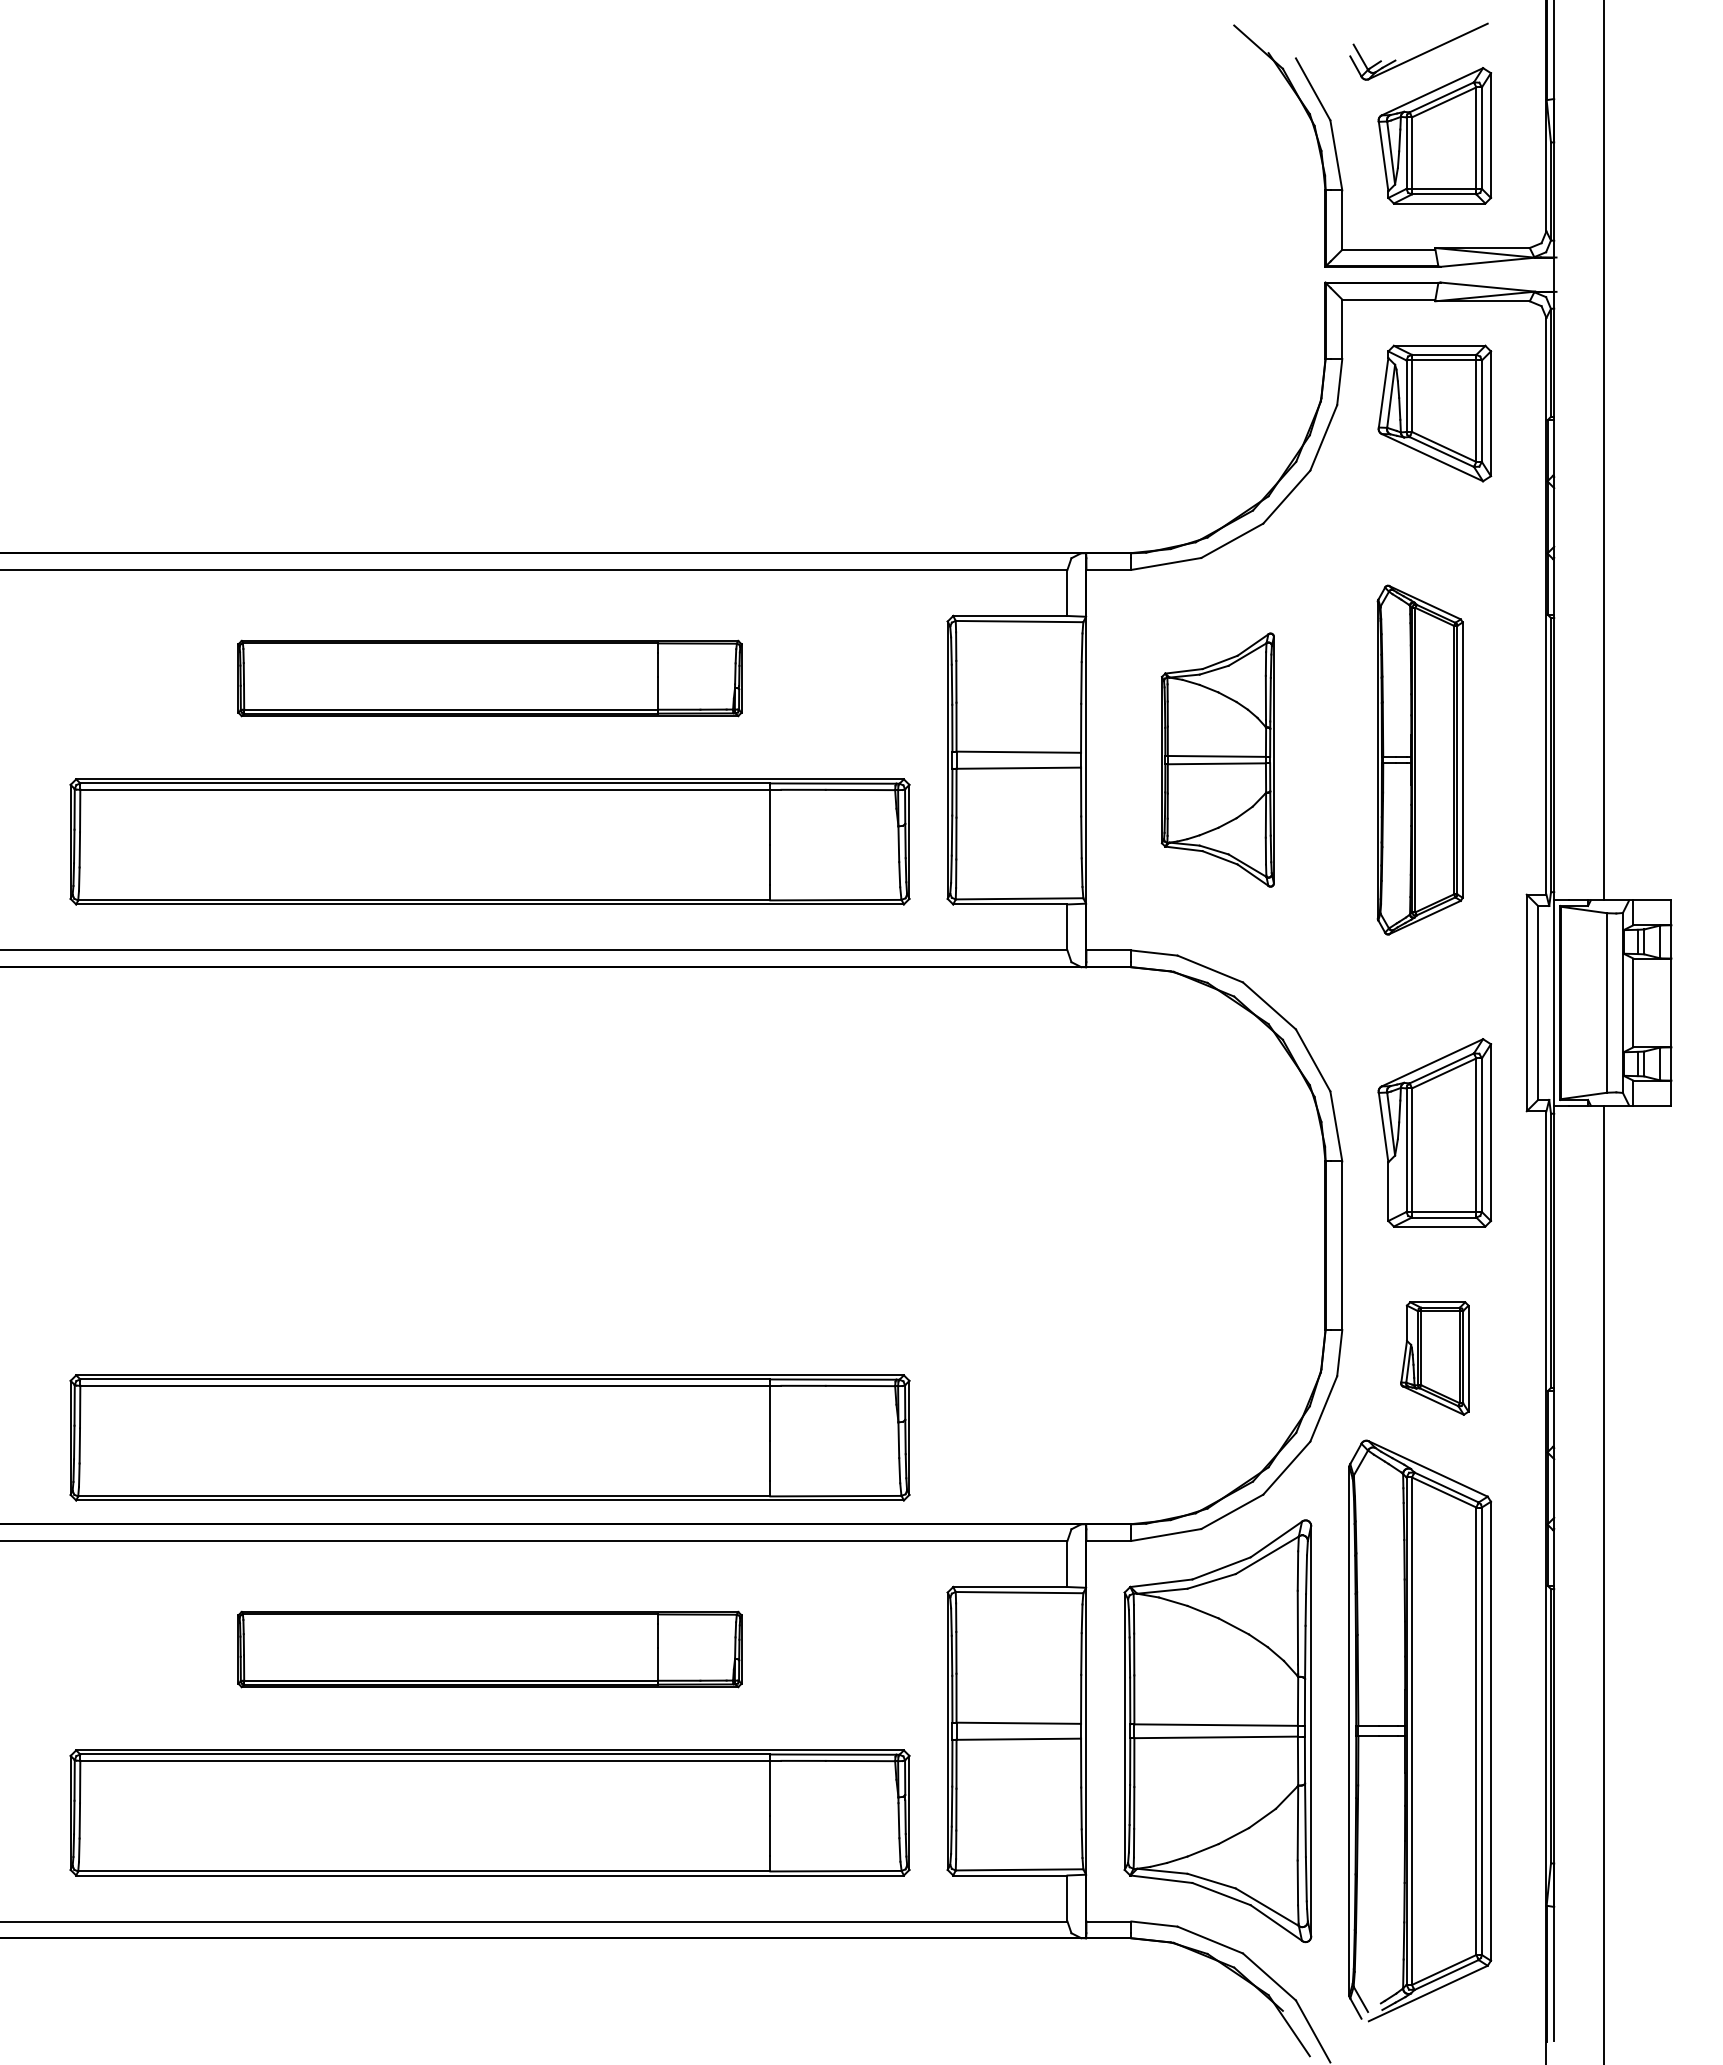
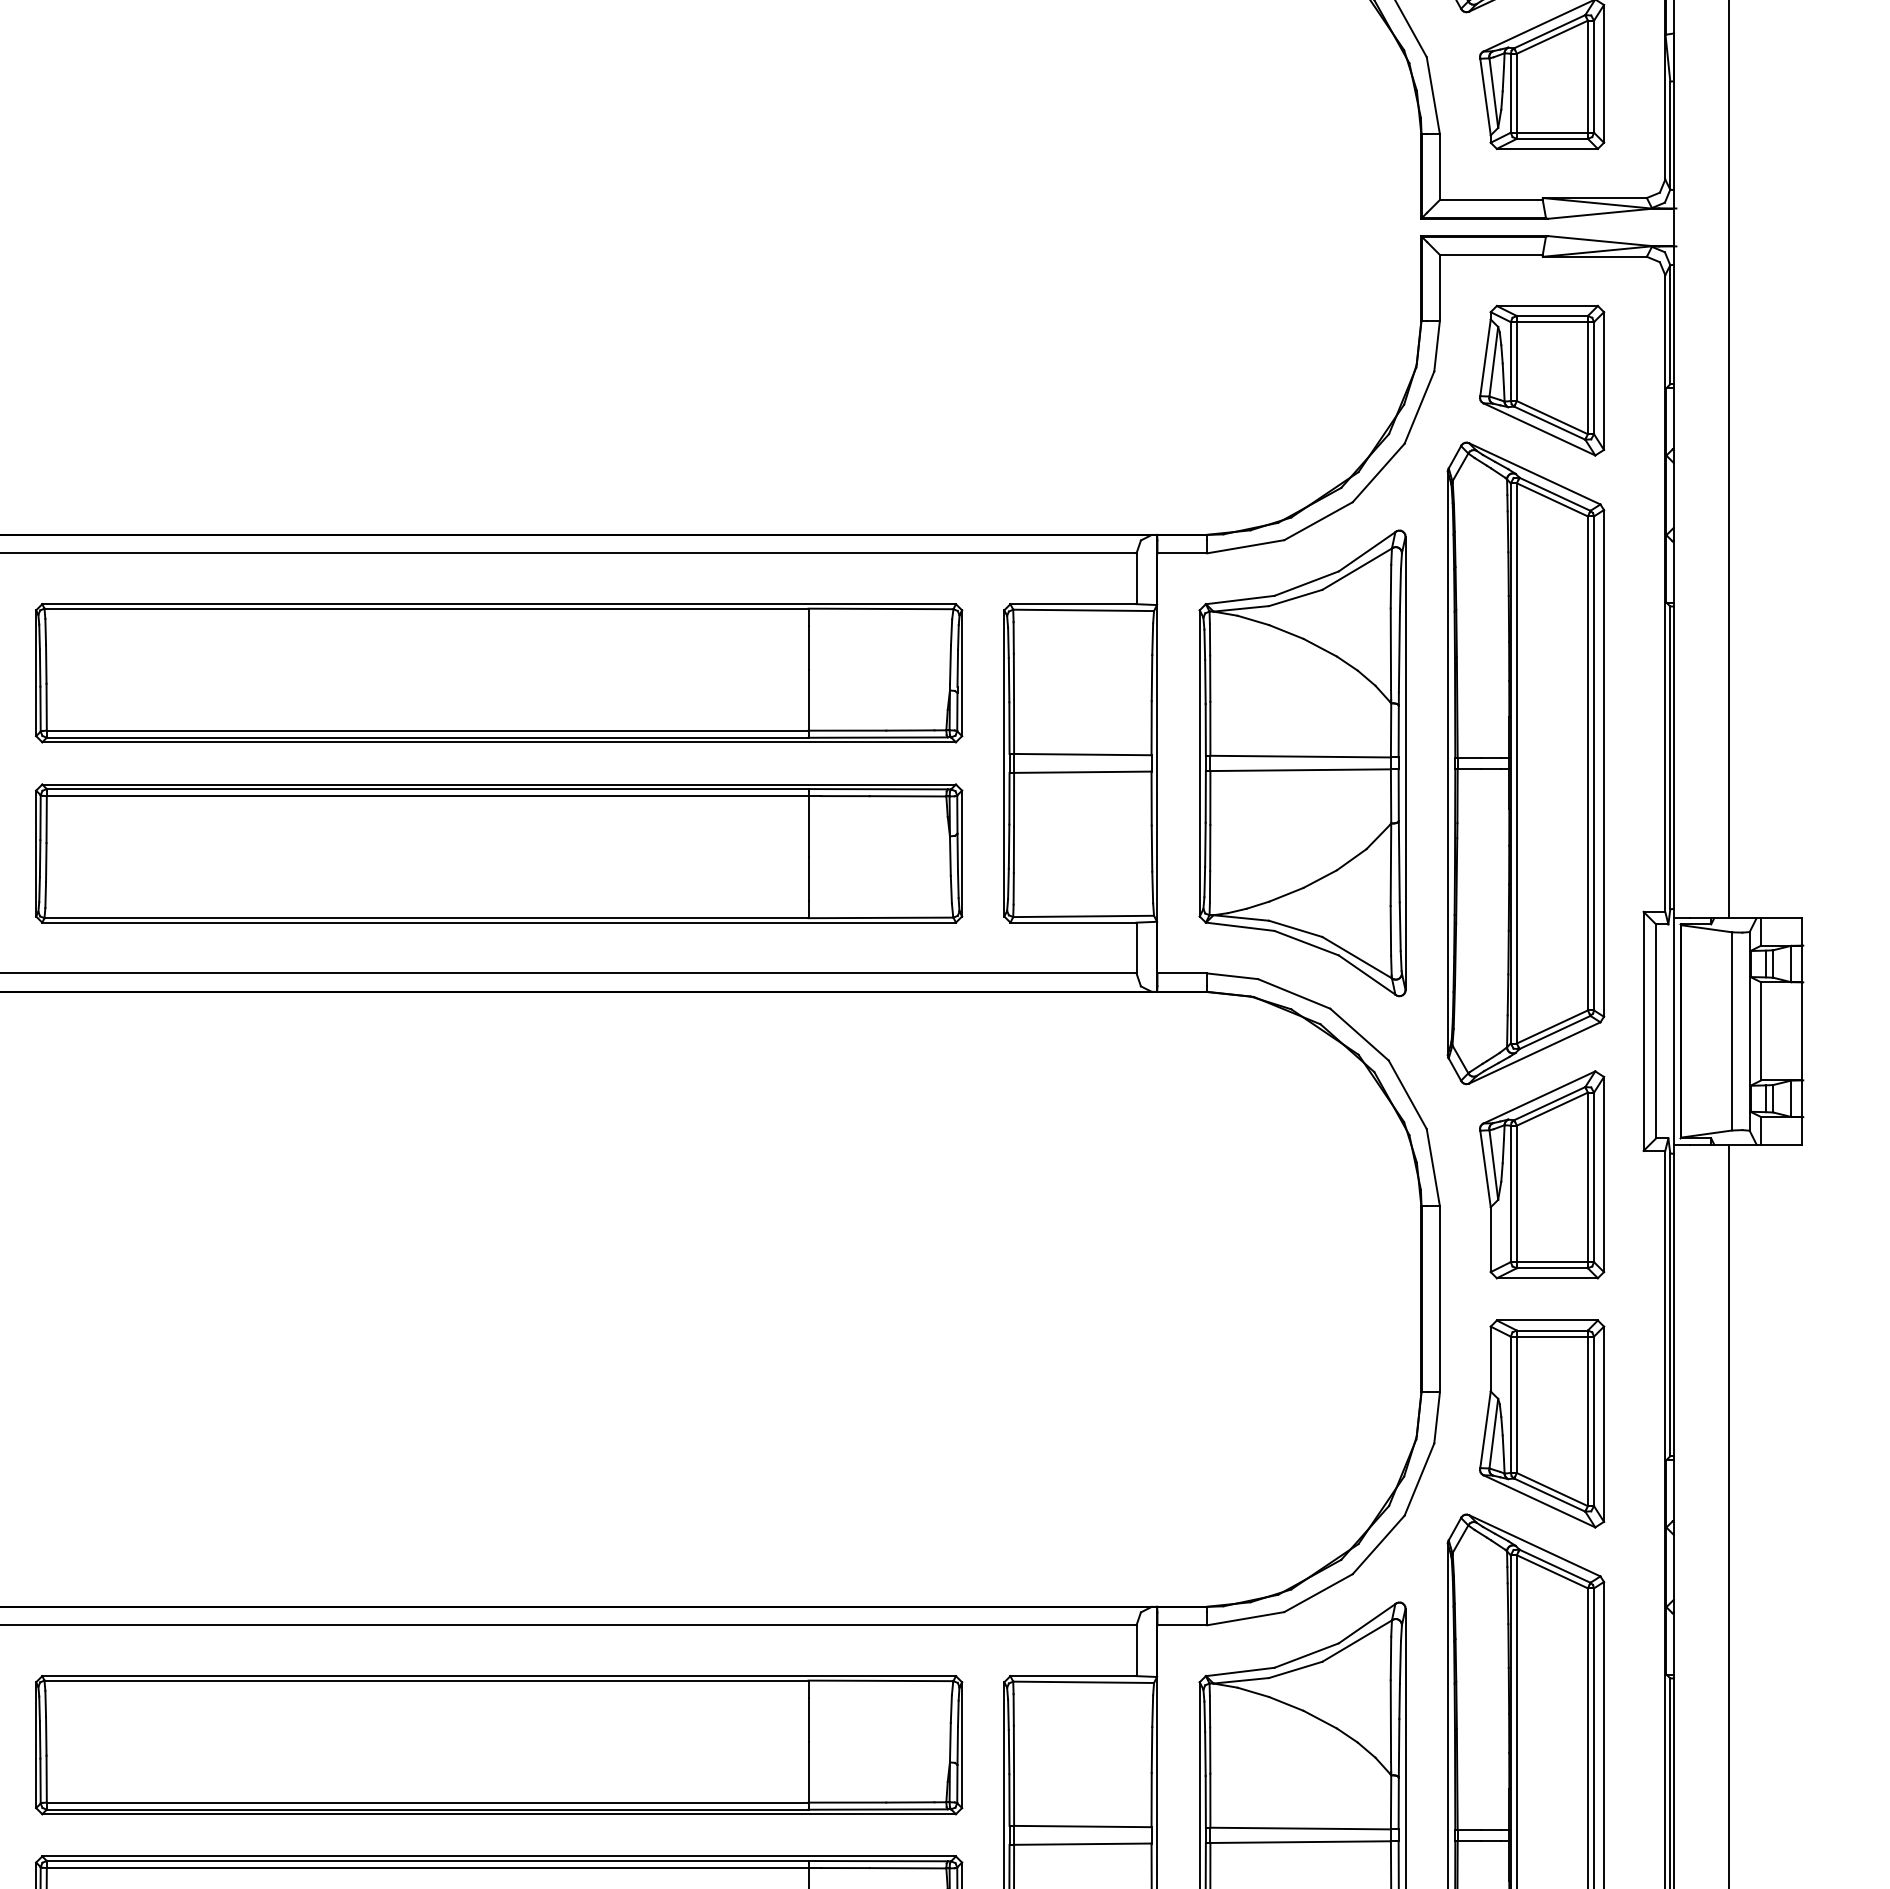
part: (489, 678) -> (498, 673), size x1.67
part: (1217, 759) -> (1302, 762), size x1.67
part: (1420, 759) -> (1526, 762), size x1.67
part: (1434, 1358) -> (1541, 1423), size x1.67
part: (489, 1437) -> (498, 1511), removed
part: (489, 1649) -> (498, 1745), size x1.67

